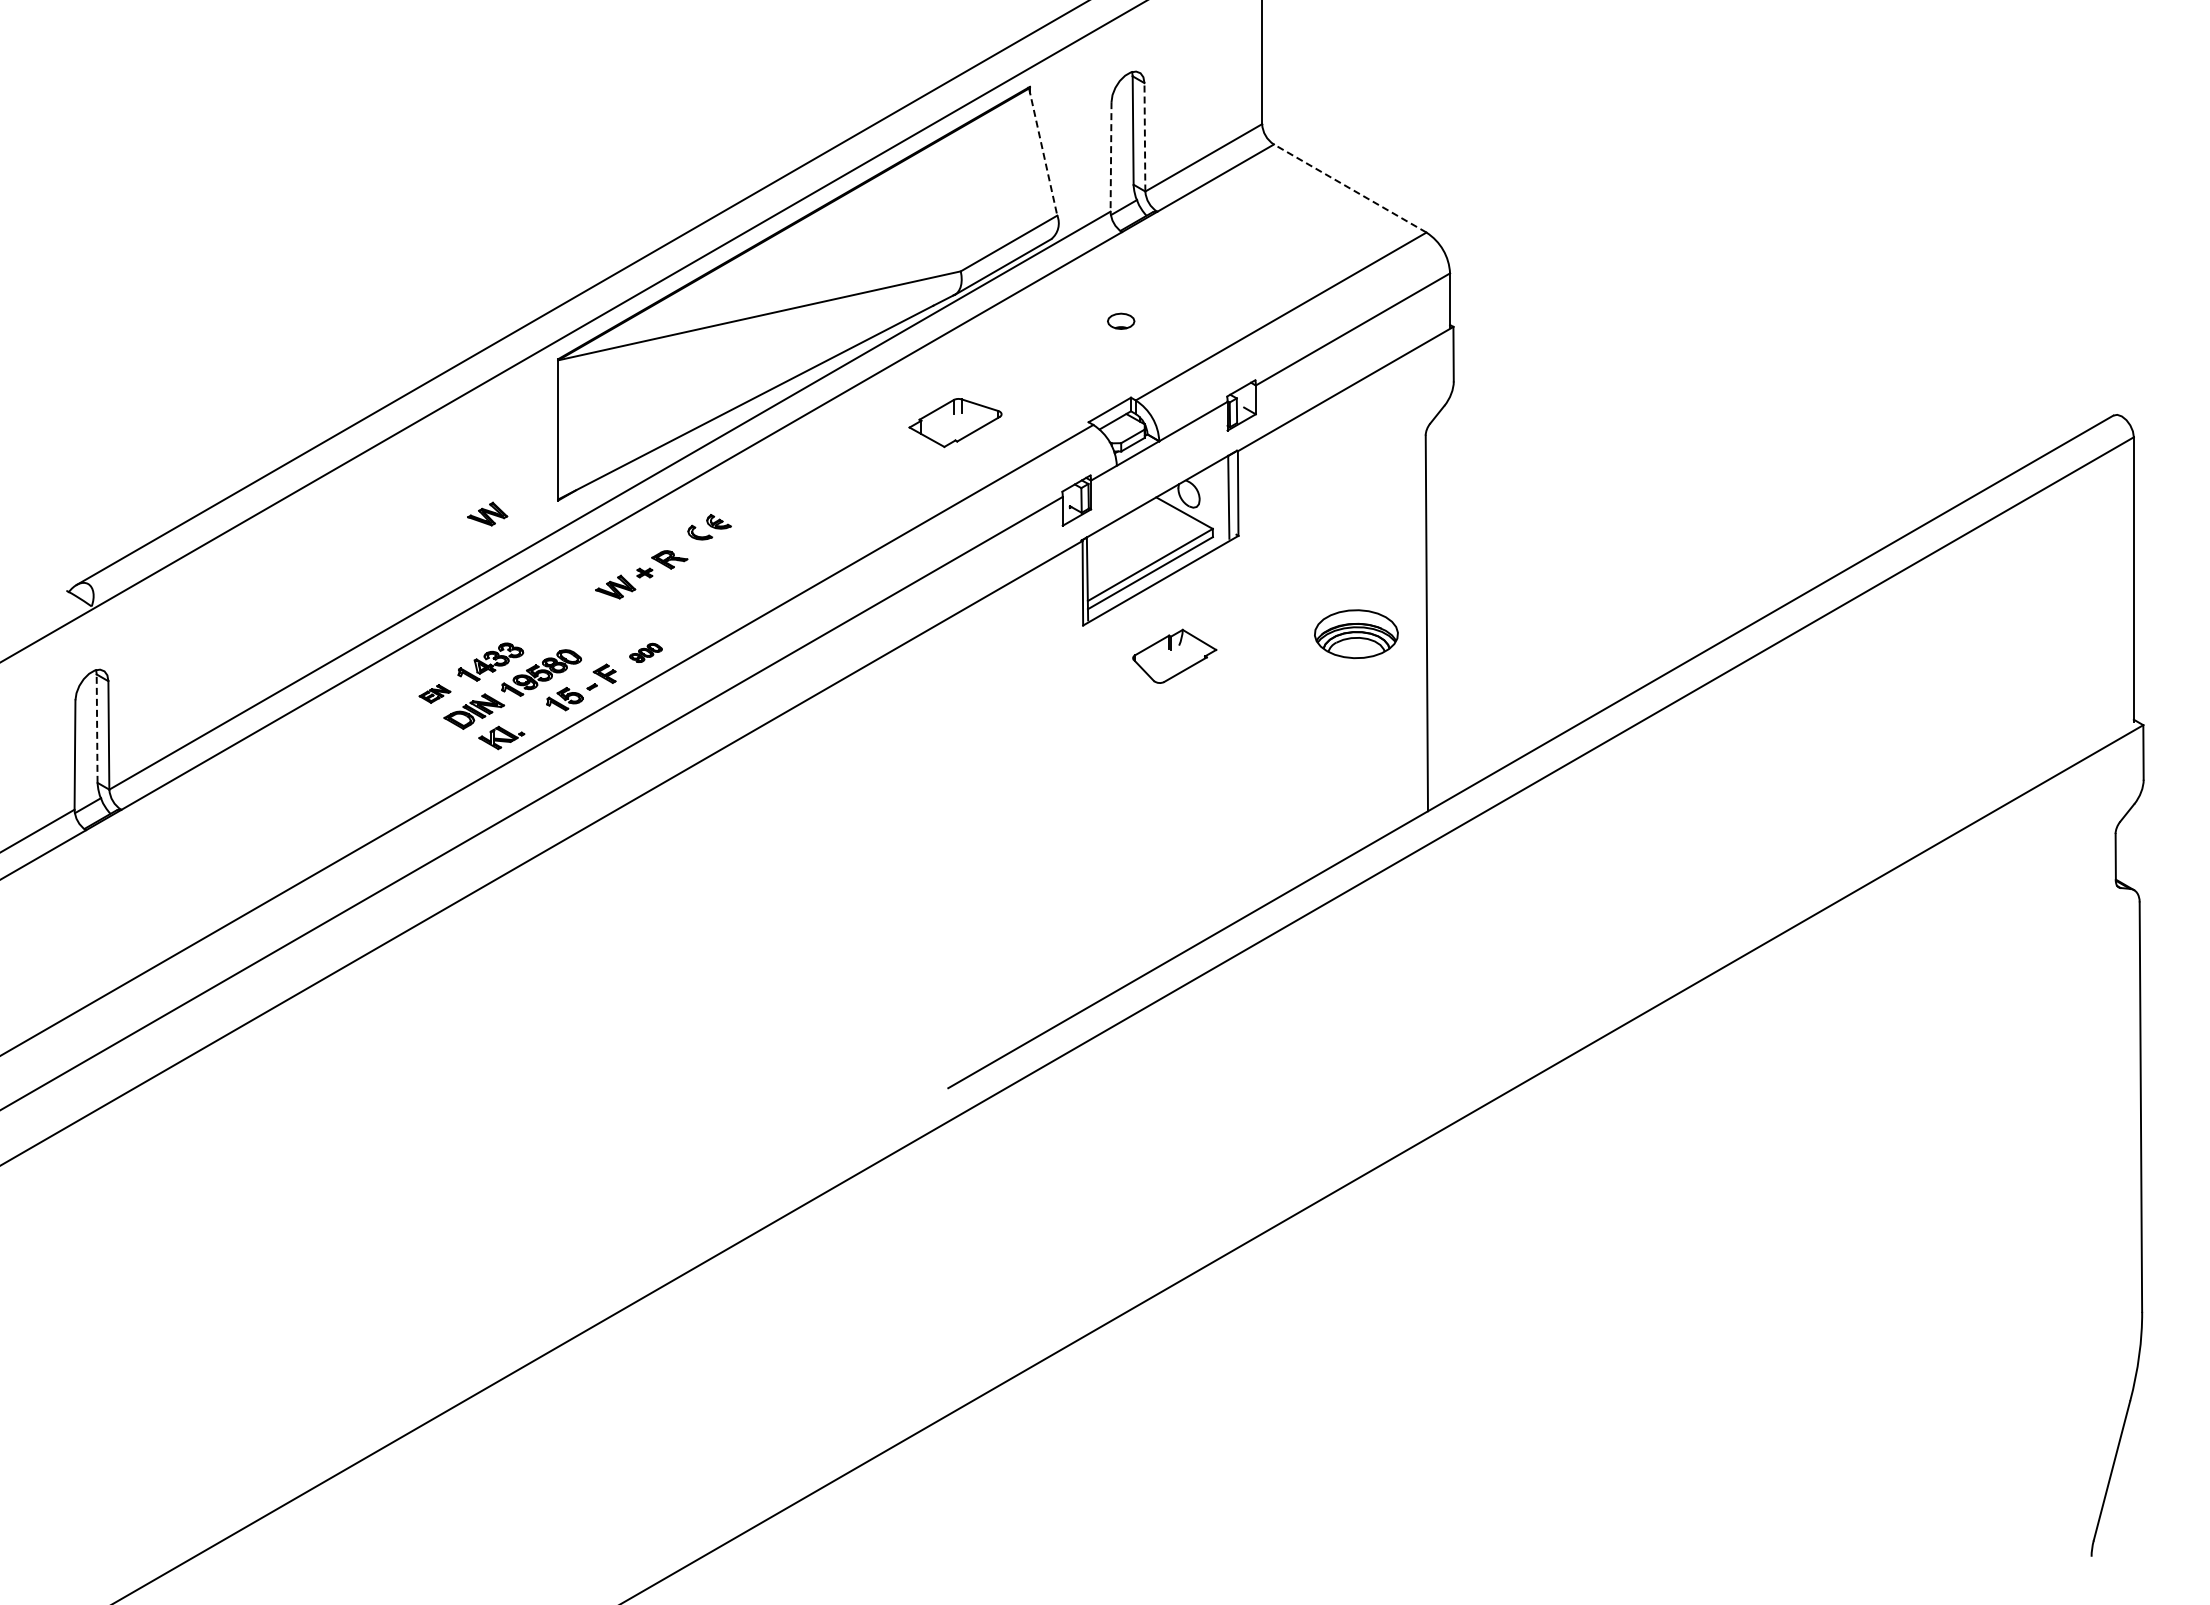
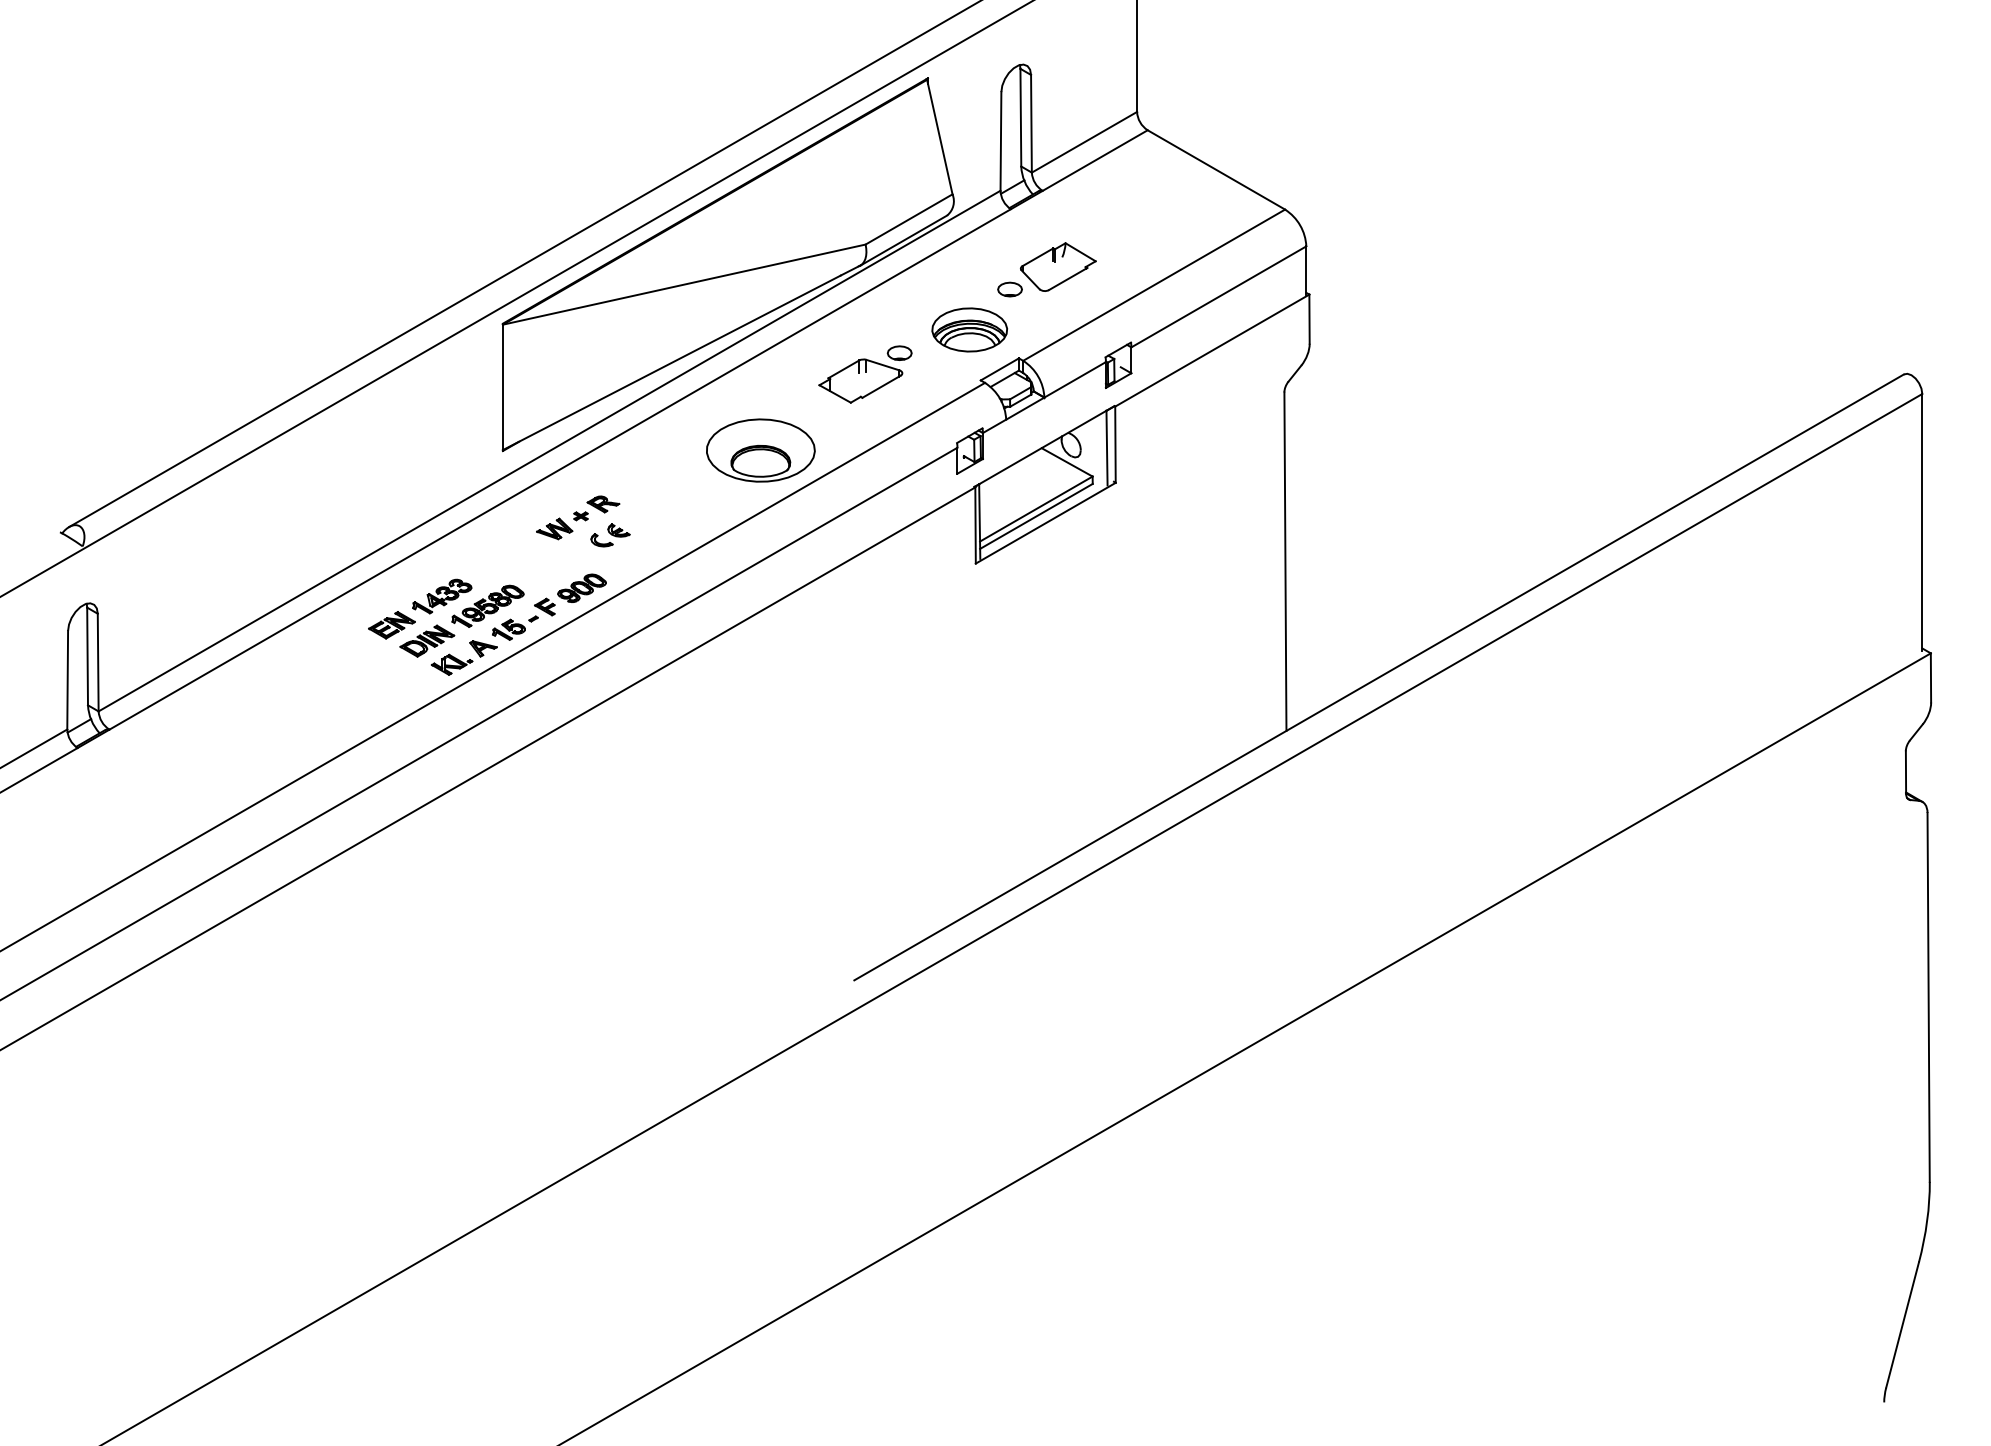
line: (1144, 136) -> (1031, 123), dashed -> solid
line: (1043, 152) -> (940, 137), dashed -> solid
line: (1111, 156) -> (1001, 141), dashed -> solid
line: (1349, 188) -> (1215, 169), dashed -> solid
part: (998, 391) -> (899, 352), added
part: (844, 499) -> (760, 450), added
part: (487, 513) -> (439, 462), removed
part: (709, 527) -> (610, 535), moved
part: (1356, 634) -> (969, 330), moved
part: (645, 652) -> (581, 587), size x1.67
part: (1174, 655) -> (1058, 266), moved
part: (434, 693) -> (391, 624), size x1.67
part: (536, 719) -> (483, 648), added
line: (97, 728) -> (87, 656), dashed -> solid

